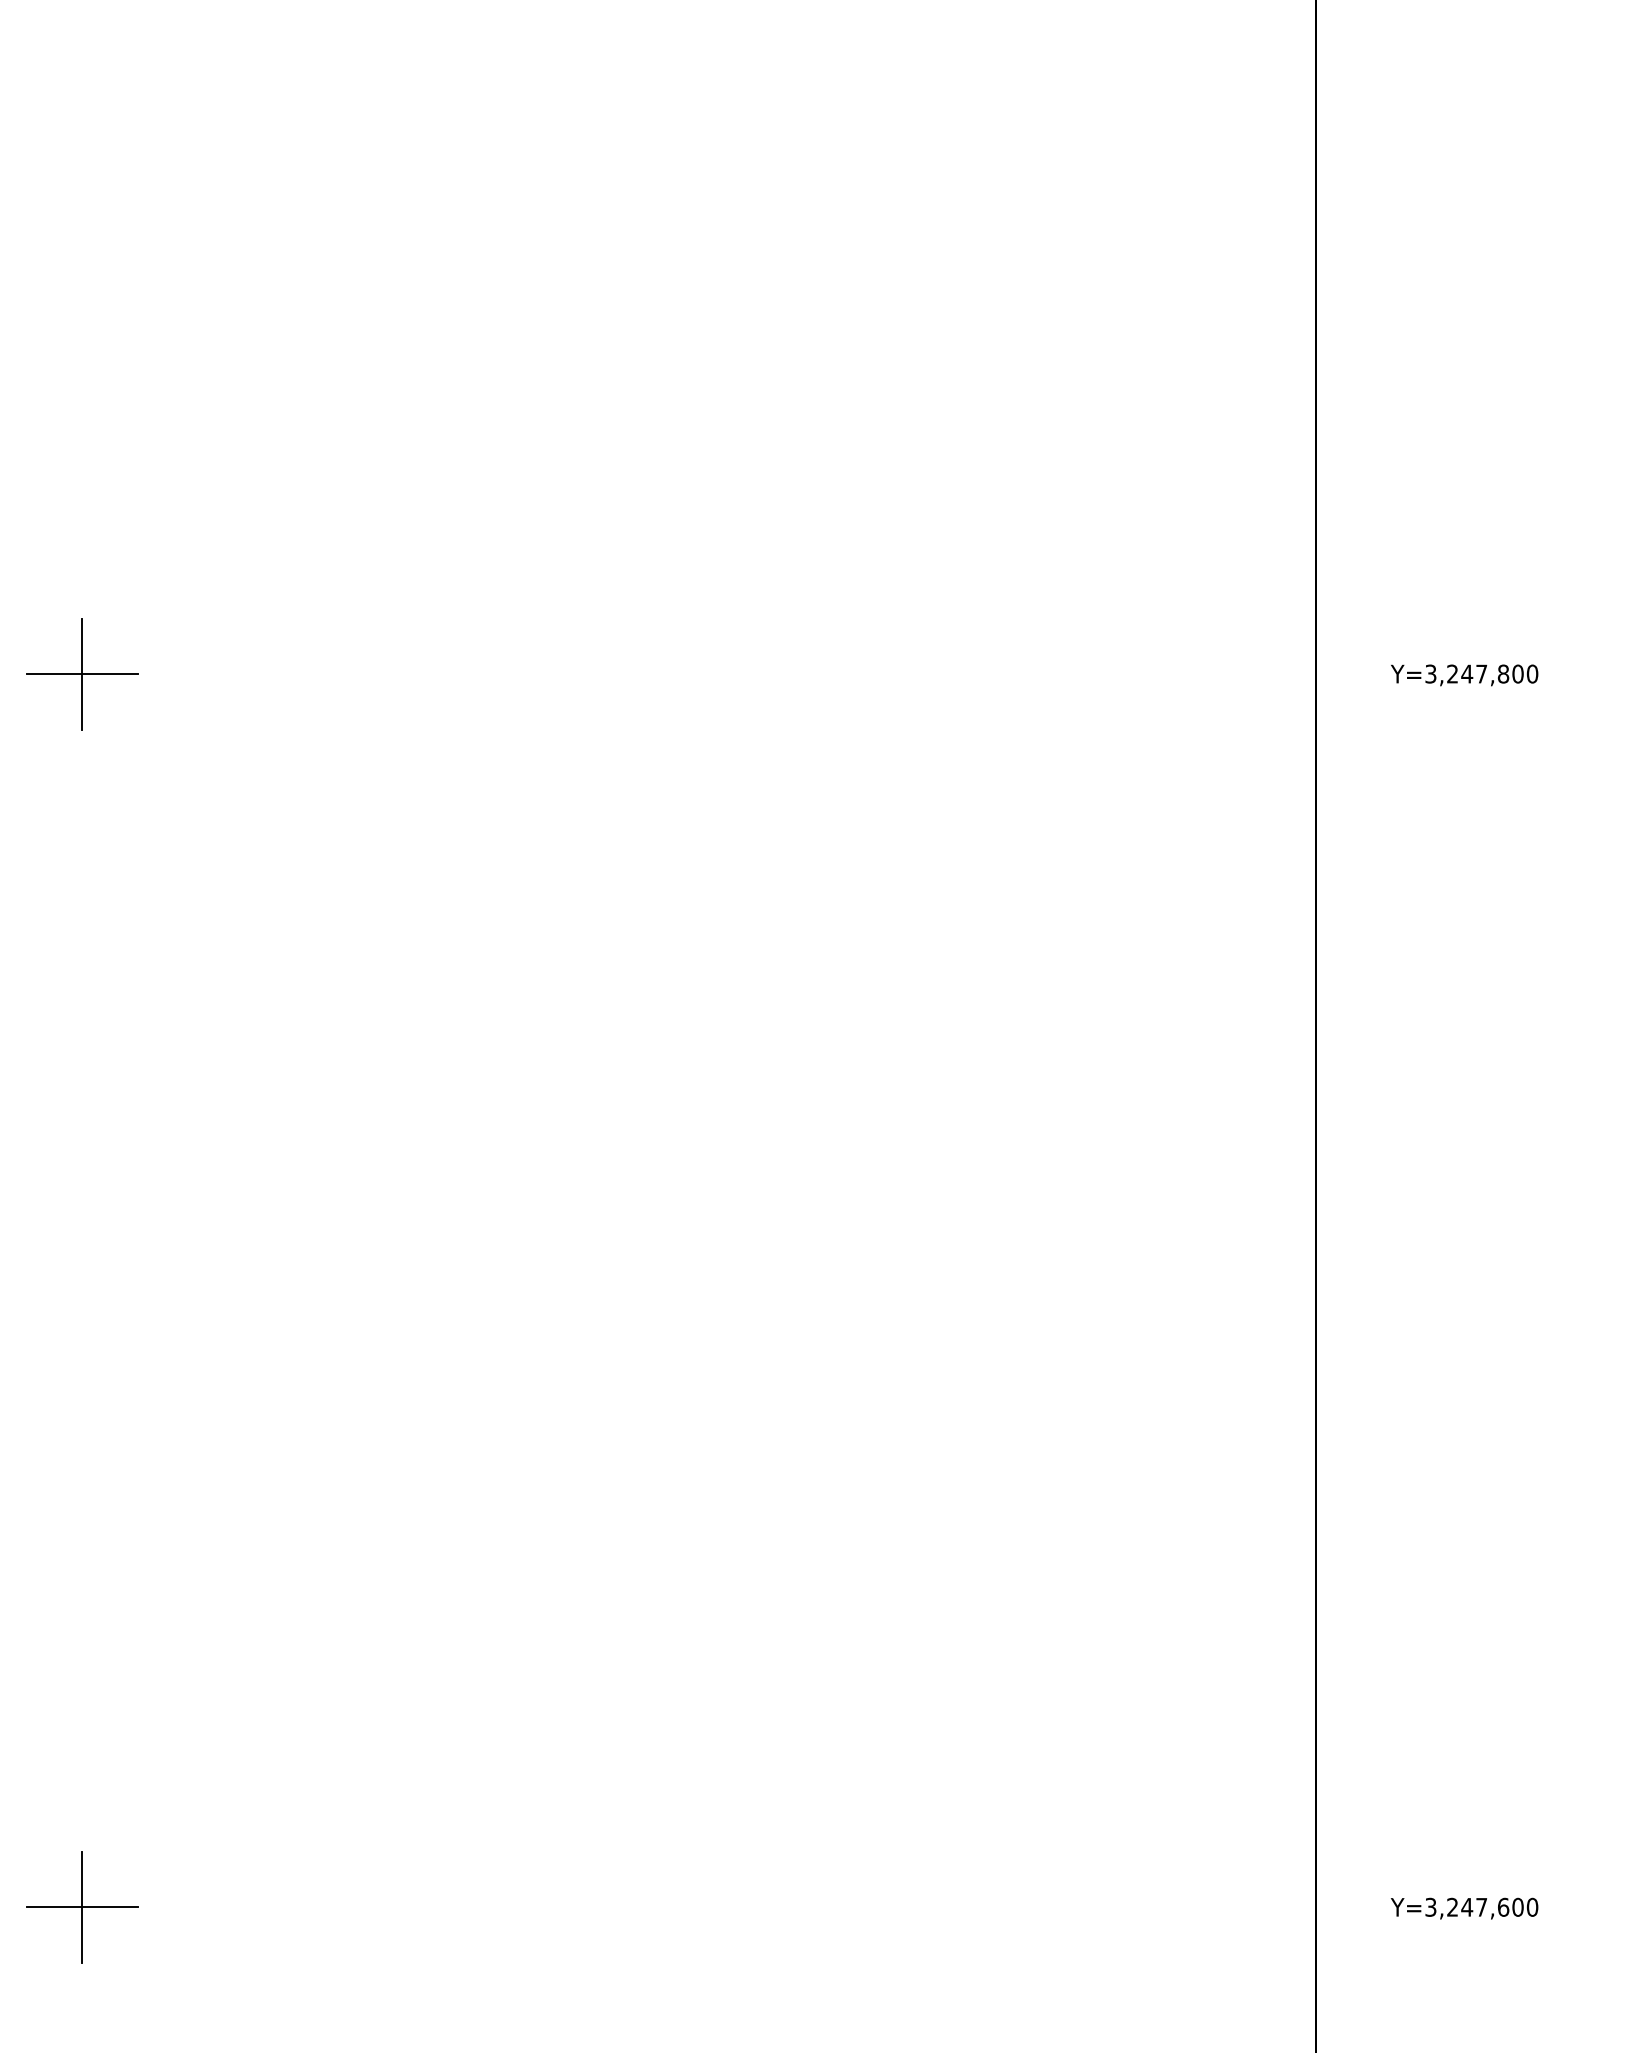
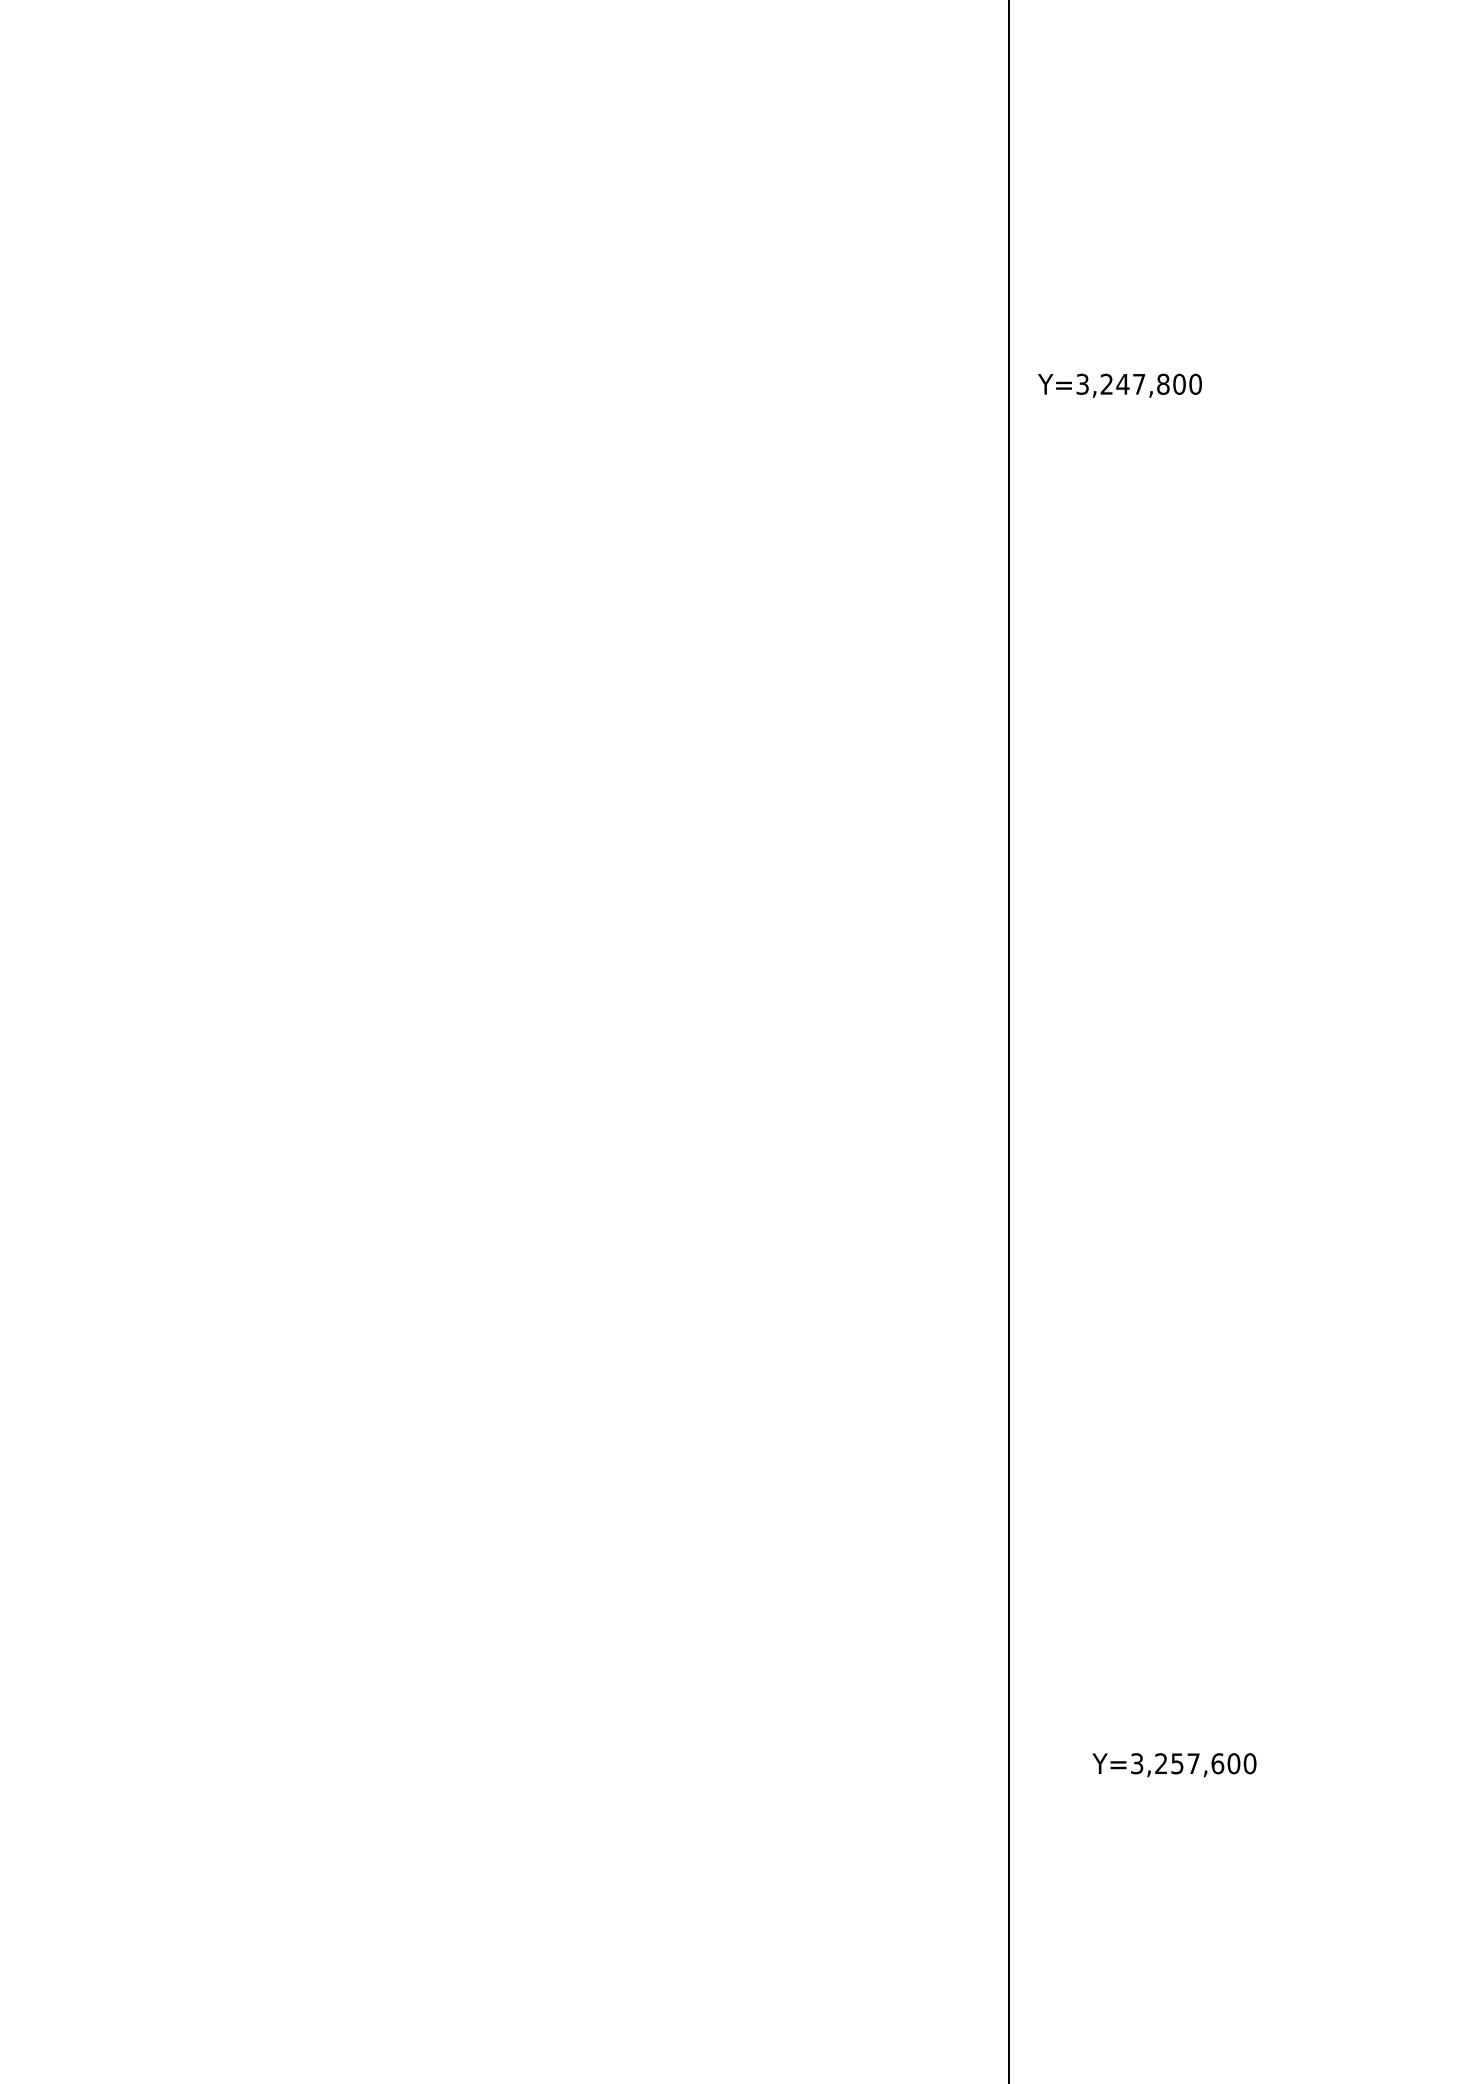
text: (1464, 675) -> (1119, 385), moved
text: (1467, 1907) -> (1177, 1763), Y=3,247,600 -> Y=3,257,600

